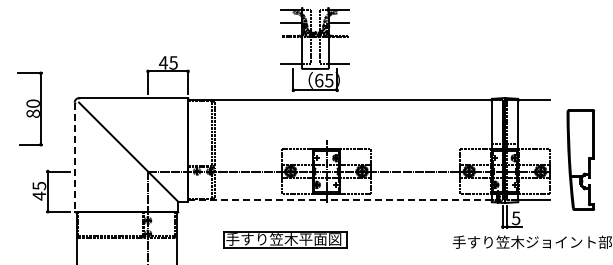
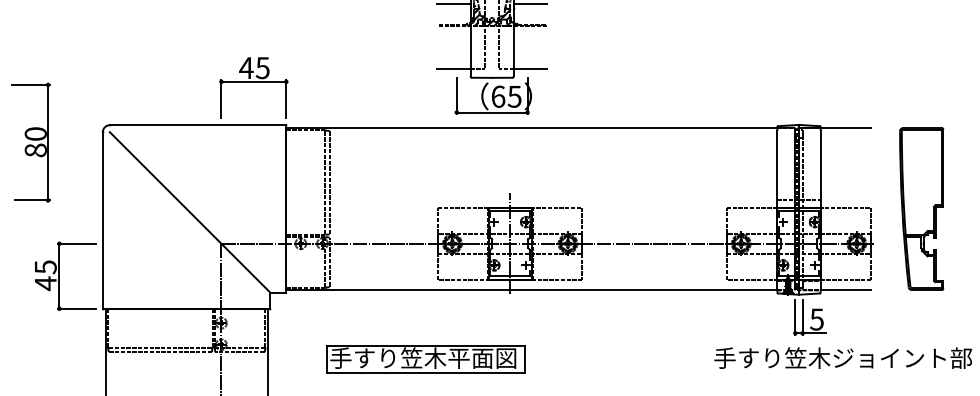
line: (74, 157) -> (102, 221), dashed -> solid
part: (580, 159) -> (921, 208), moved
line: (339, 200) -> (531, 290), dashed -> solid
part: (285, 239) -> (426, 358), moved

